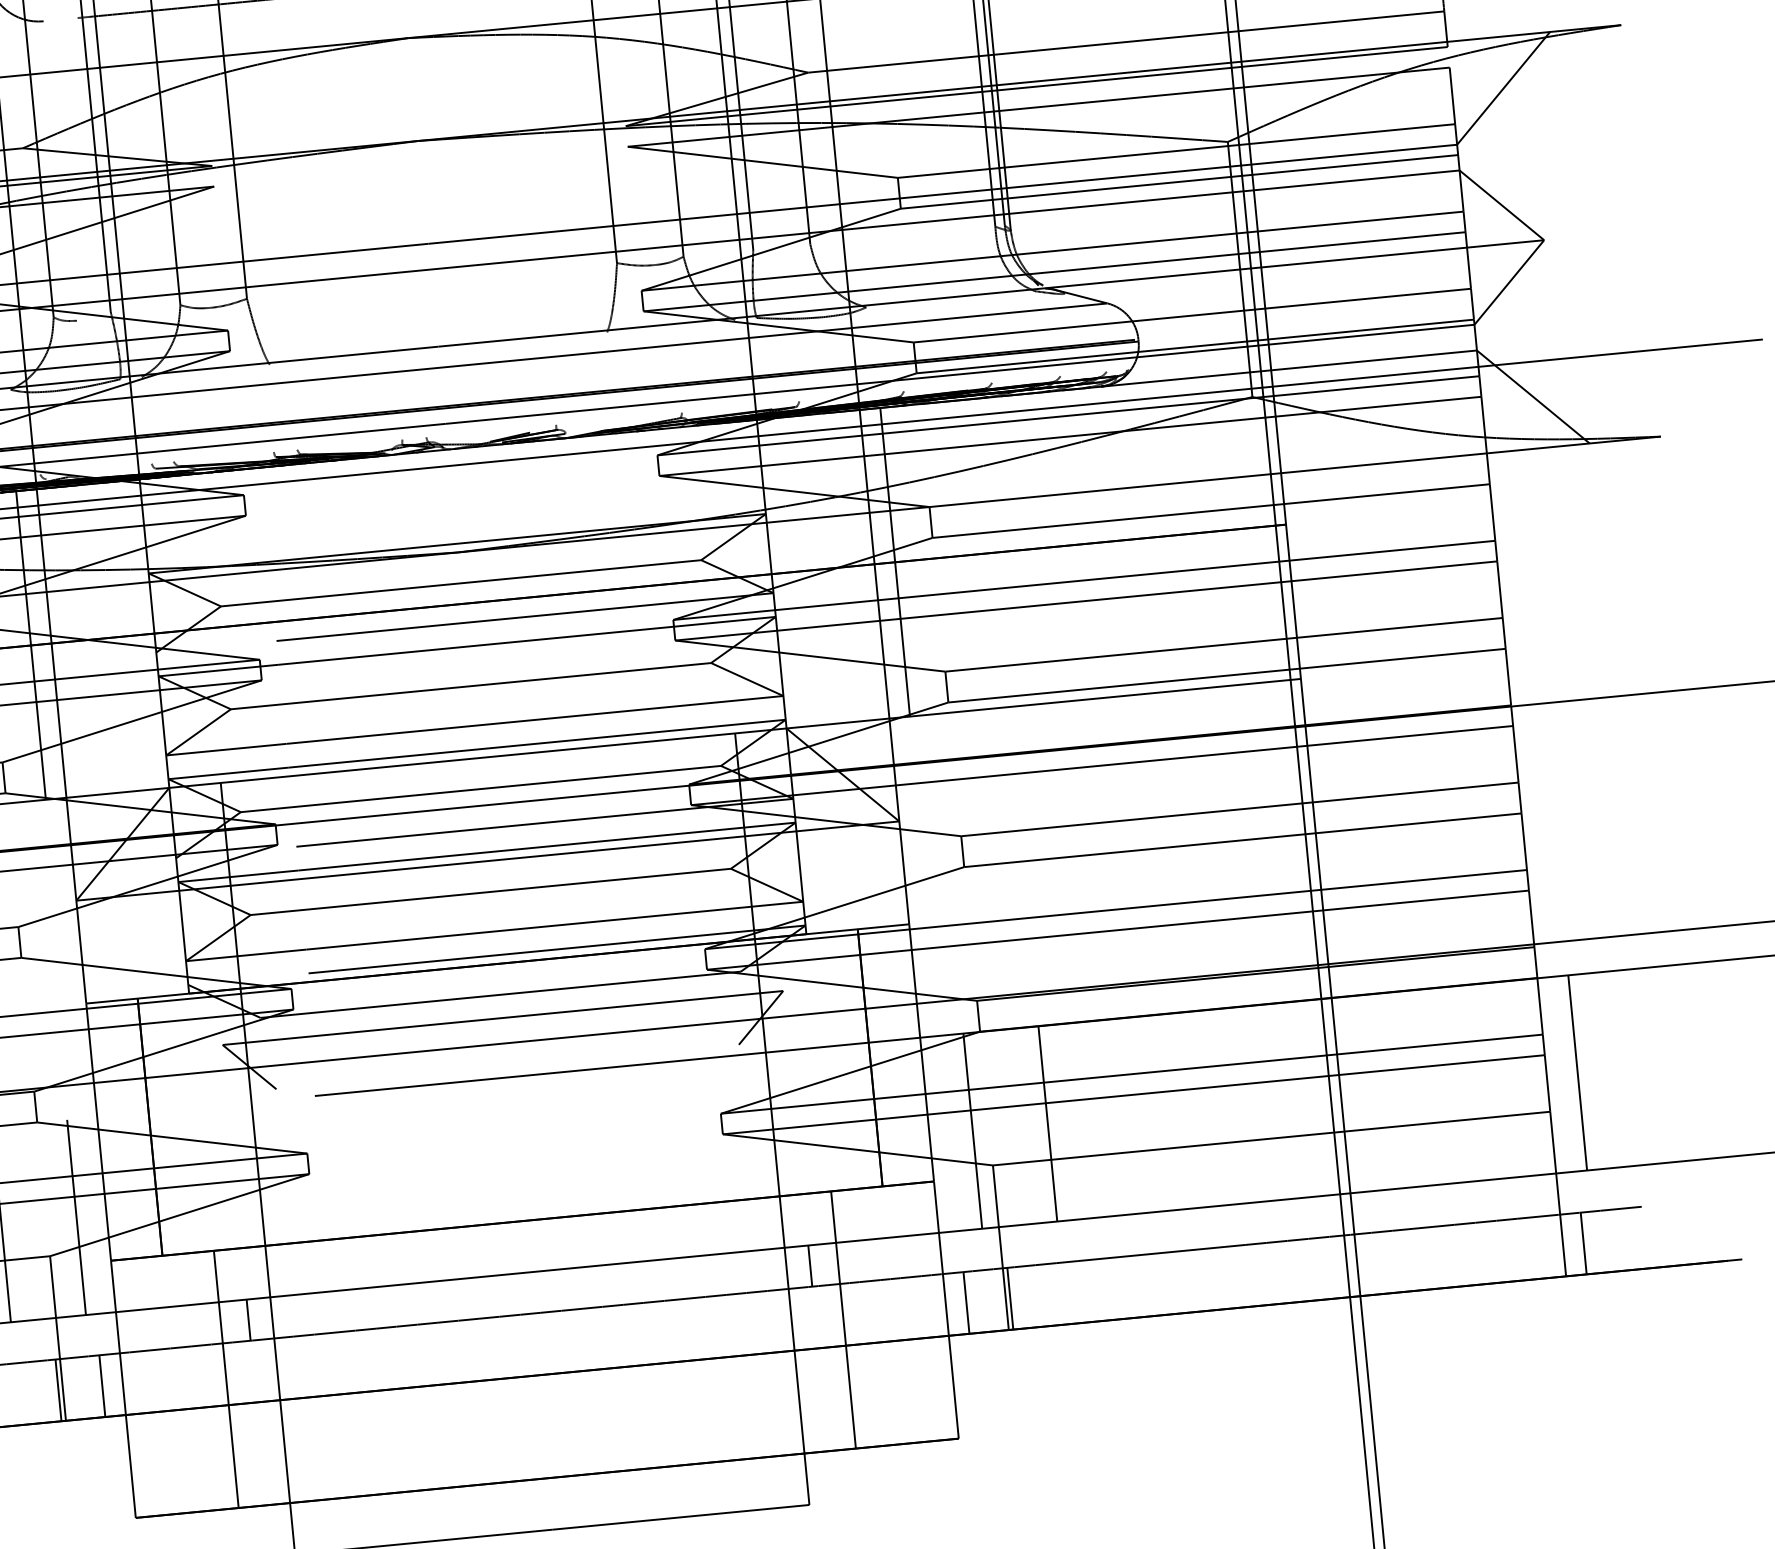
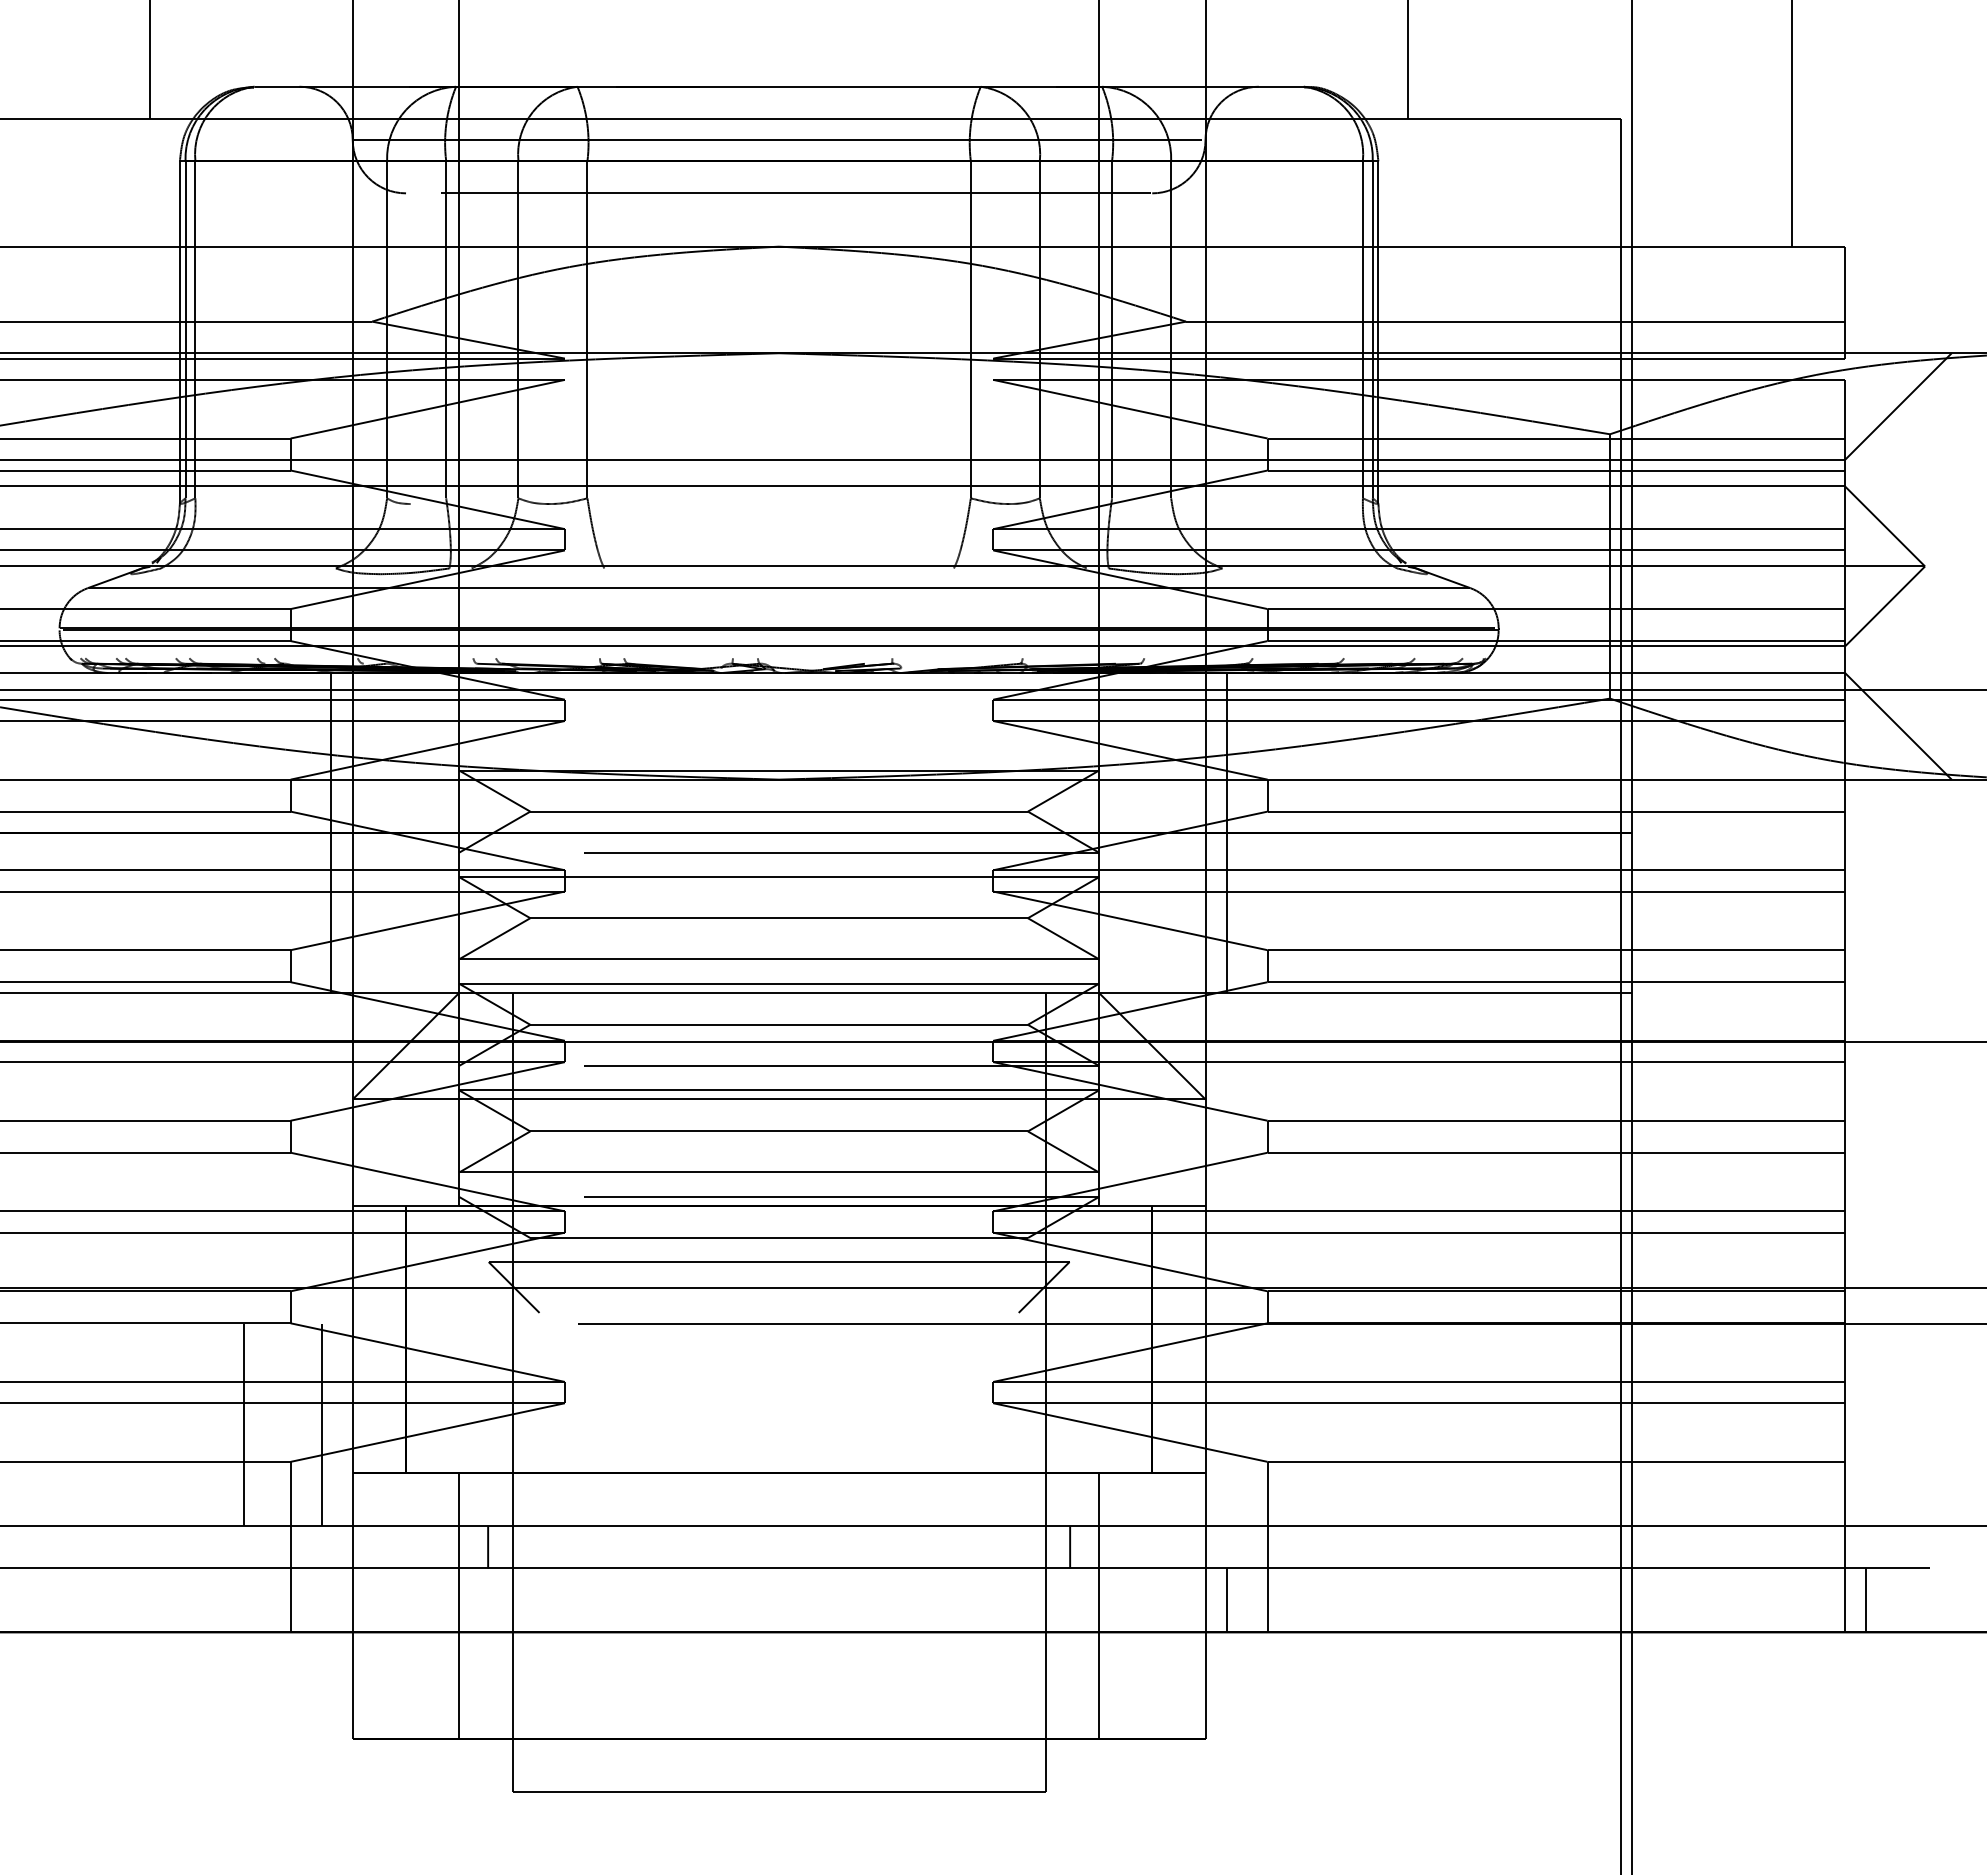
line: (1578, 1072) -> (1877, 1424), removed
line: (1048, 1123) -> (1328, 1424), removed
line: (972, 1130) -> (1250, 1424), removed
line: (1010, 1298) -> (1272, 1600), removed
line: (102, 1386) -> (331, 1600), removed
line: (58, 1390) -> (286, 1600), removed

